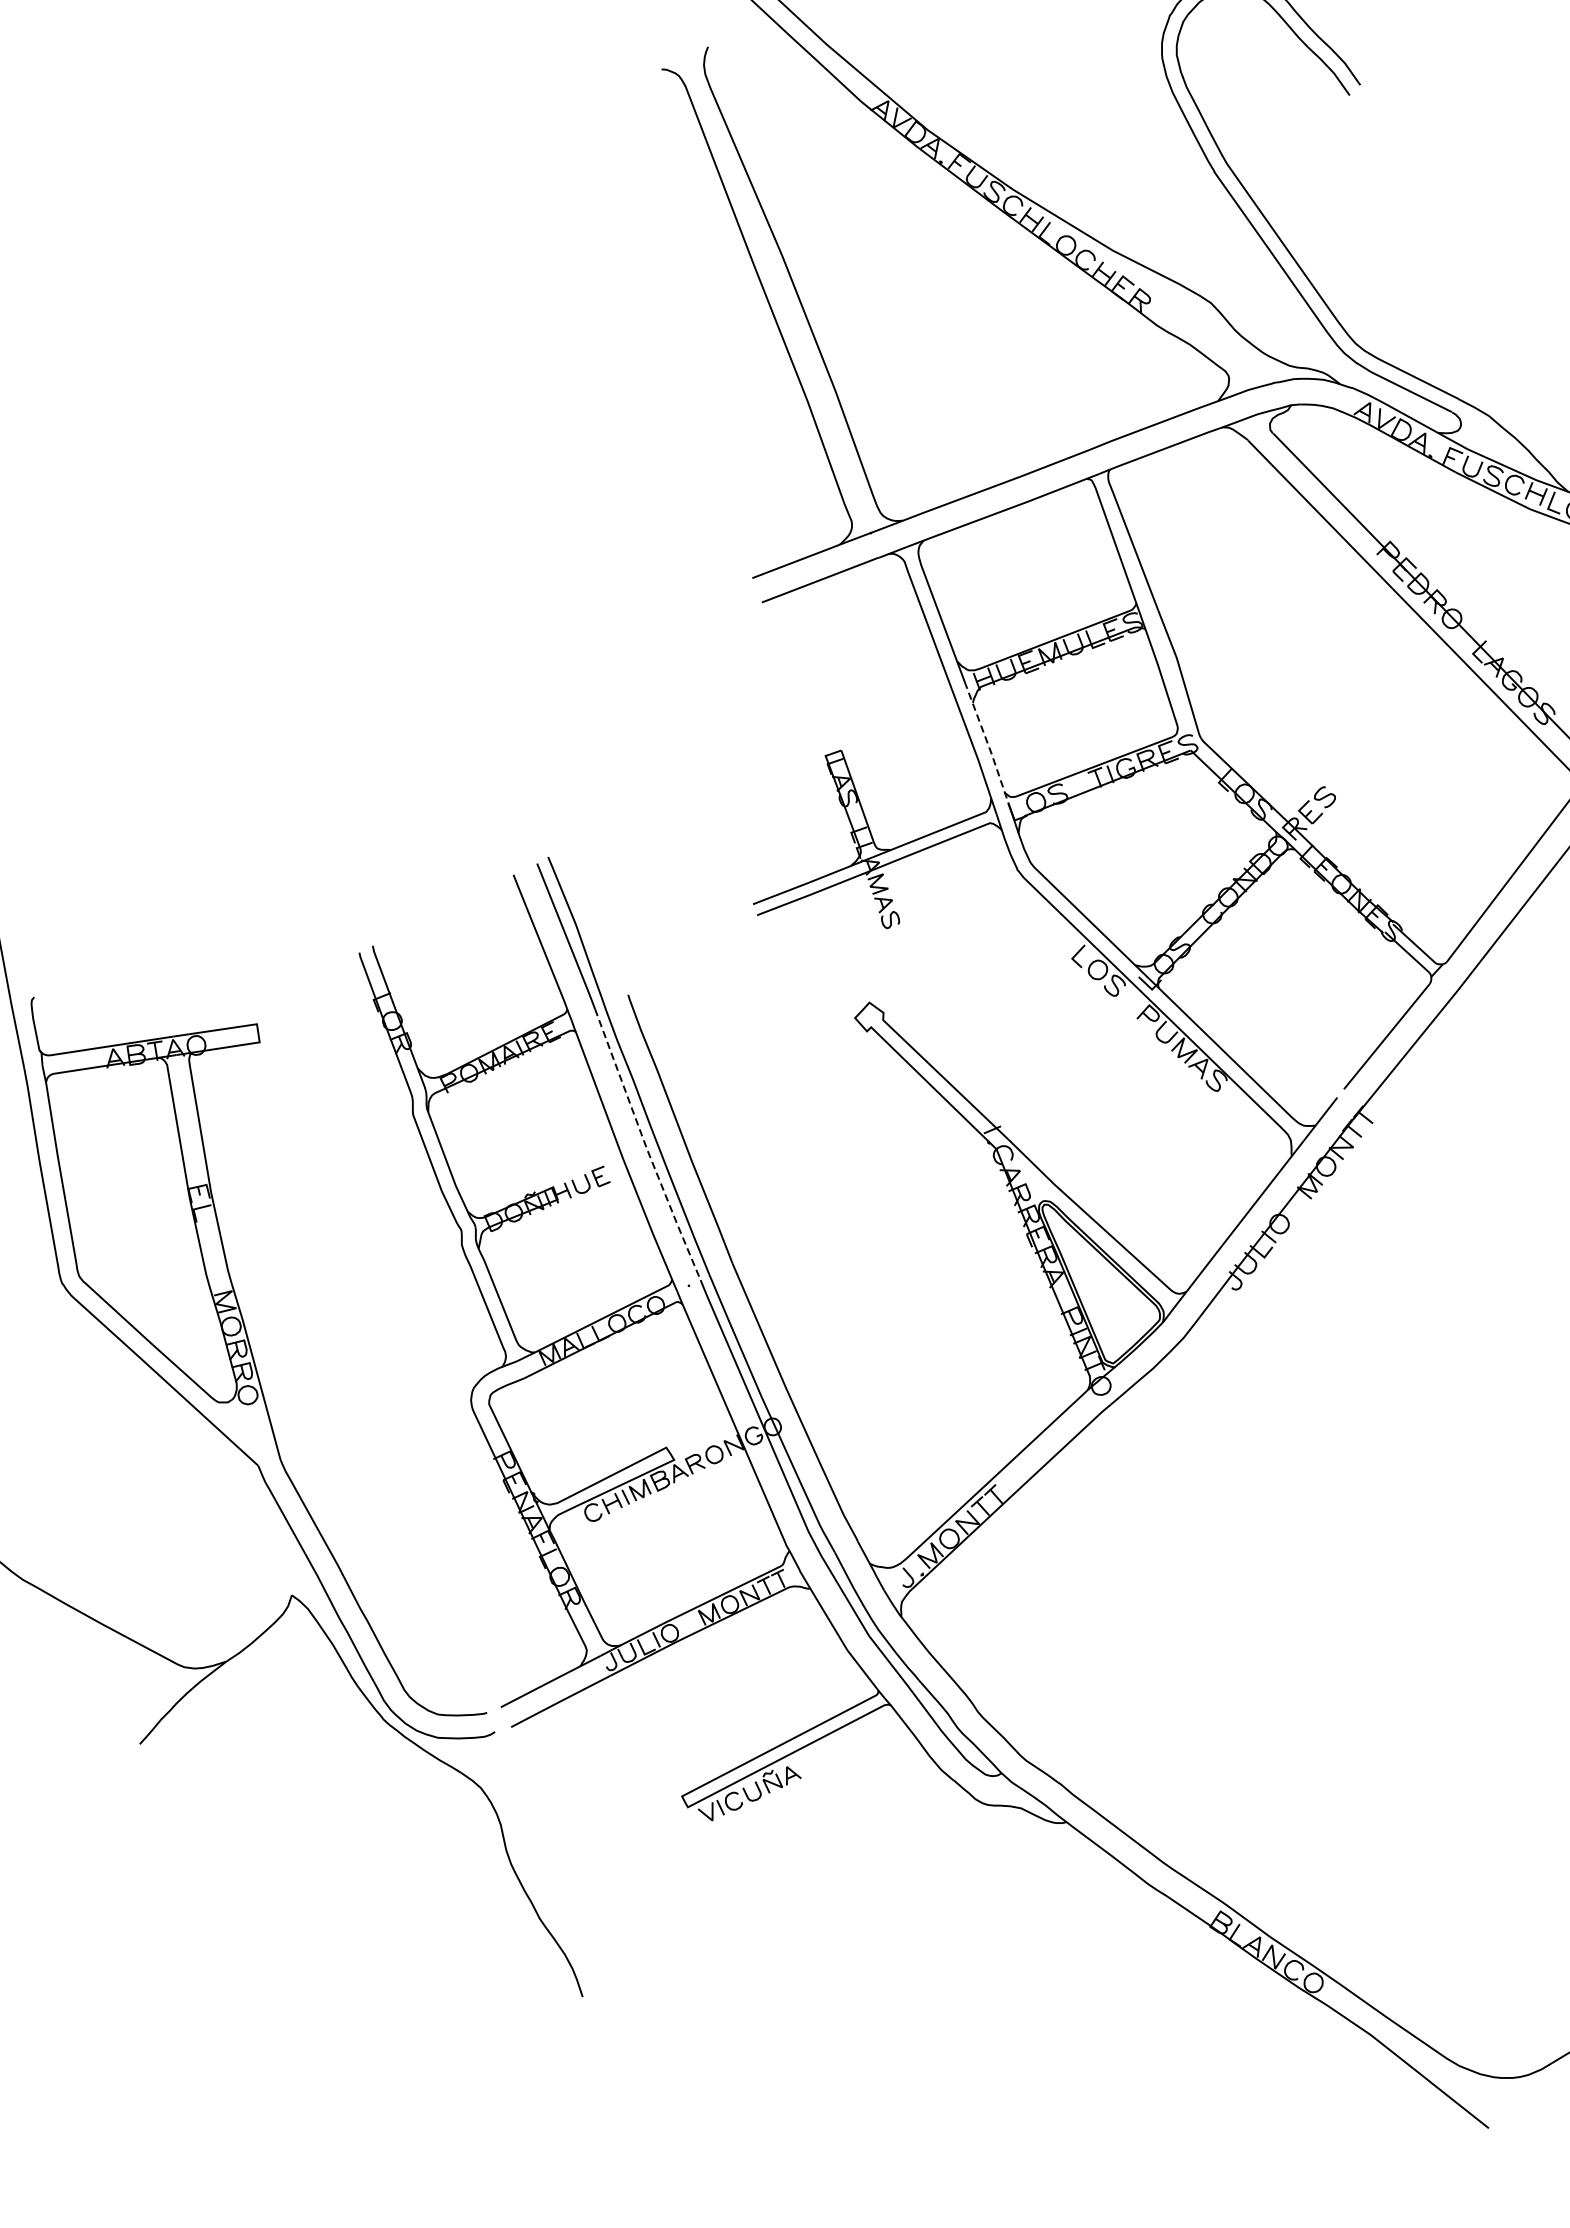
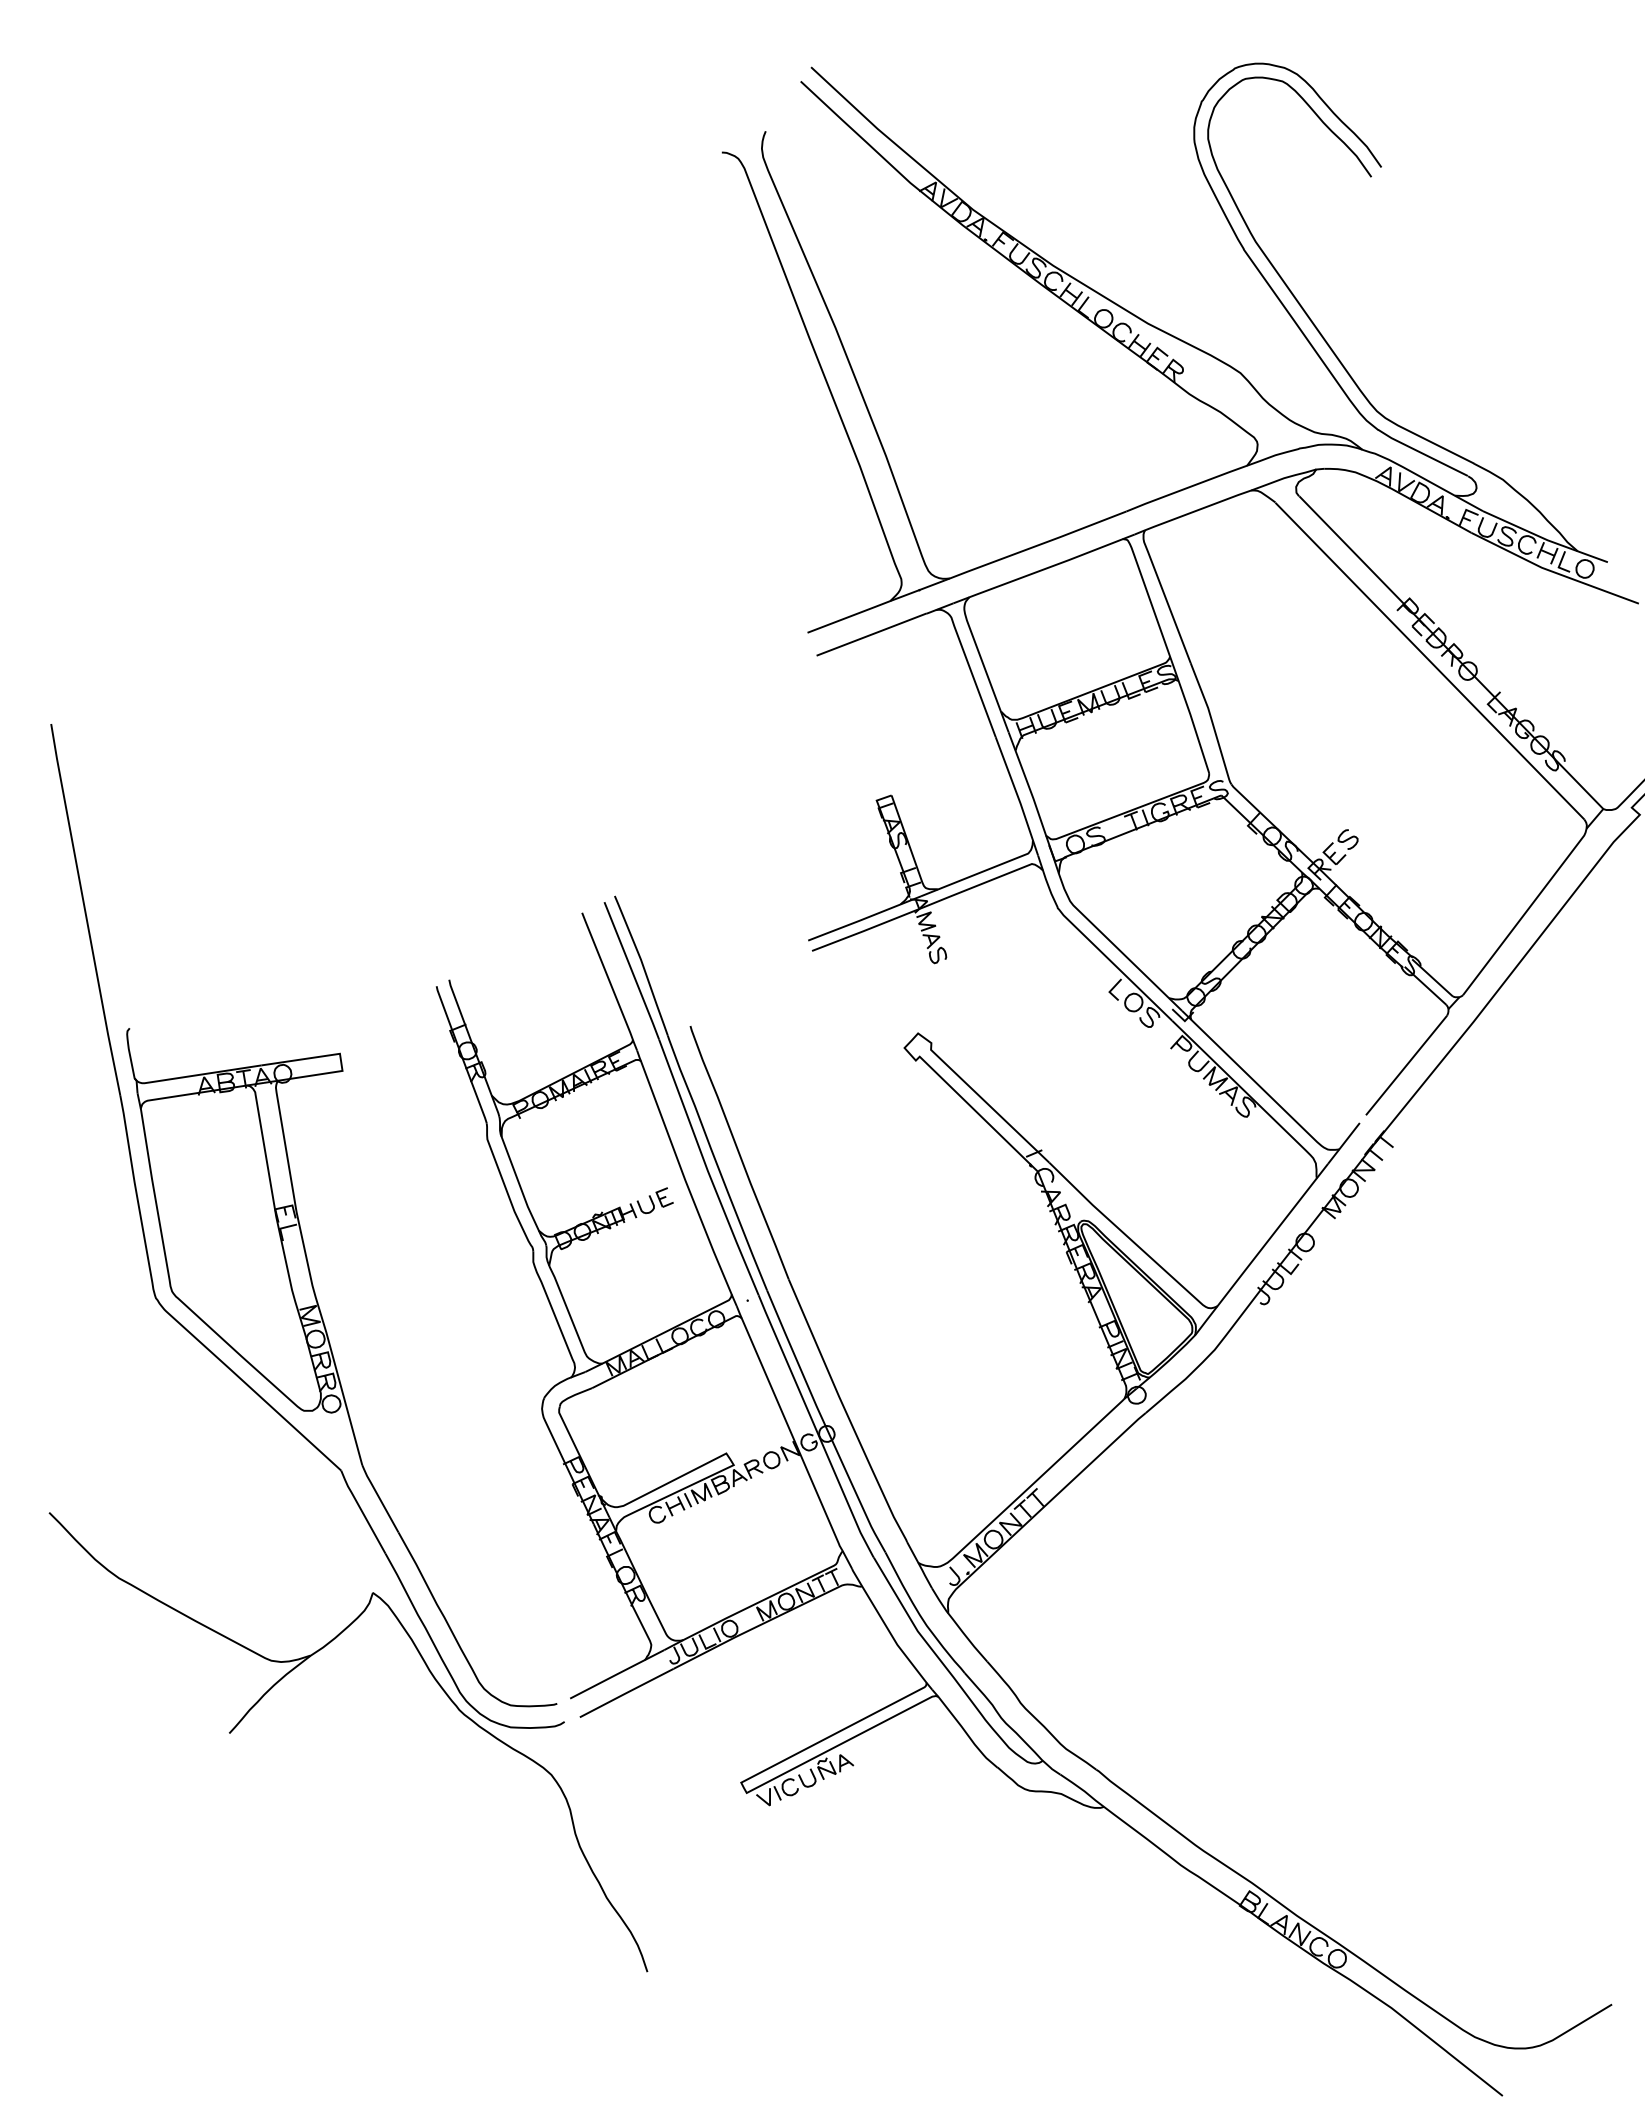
line: (988, 746) -> (1030, 791), dashed -> solid
line: (646, 1147) -> (707, 1170), dashed -> solid

